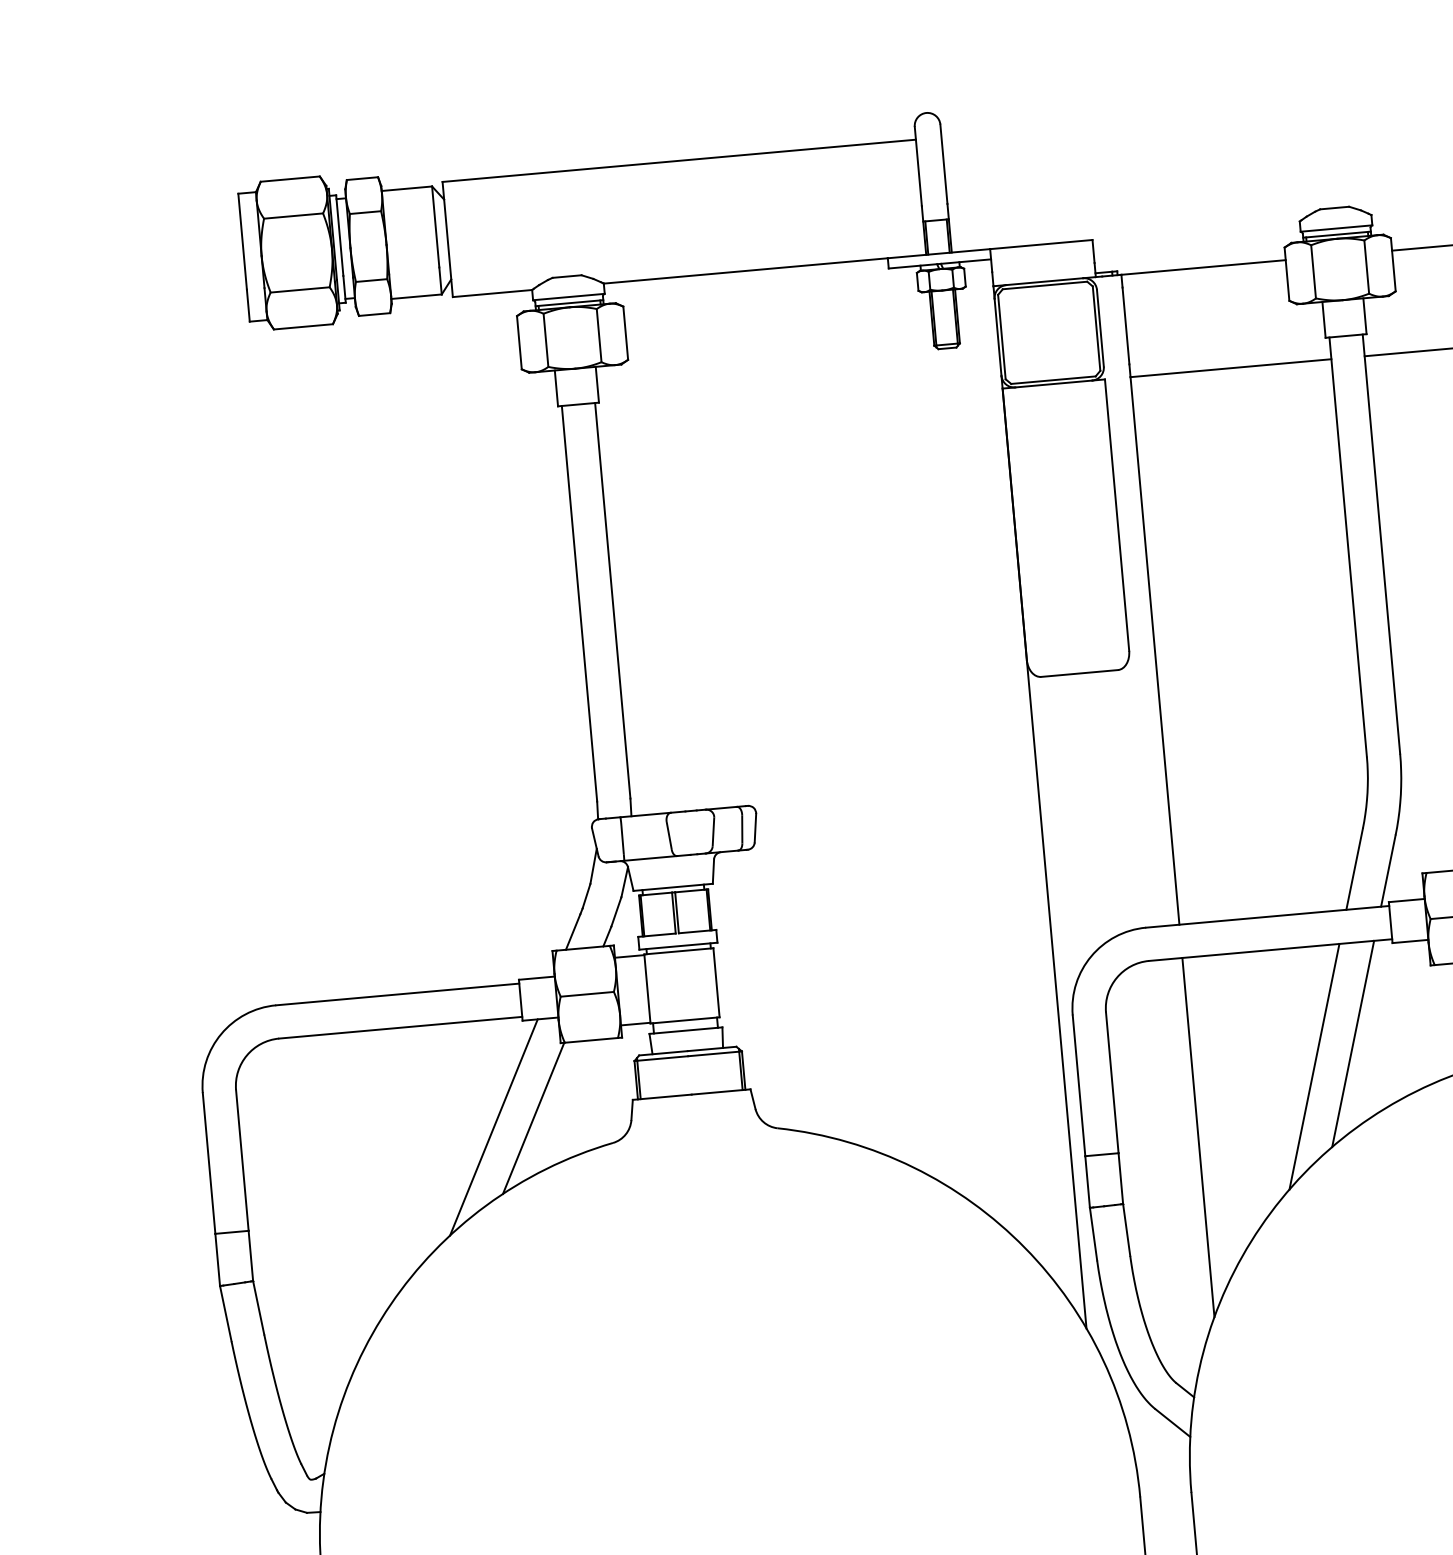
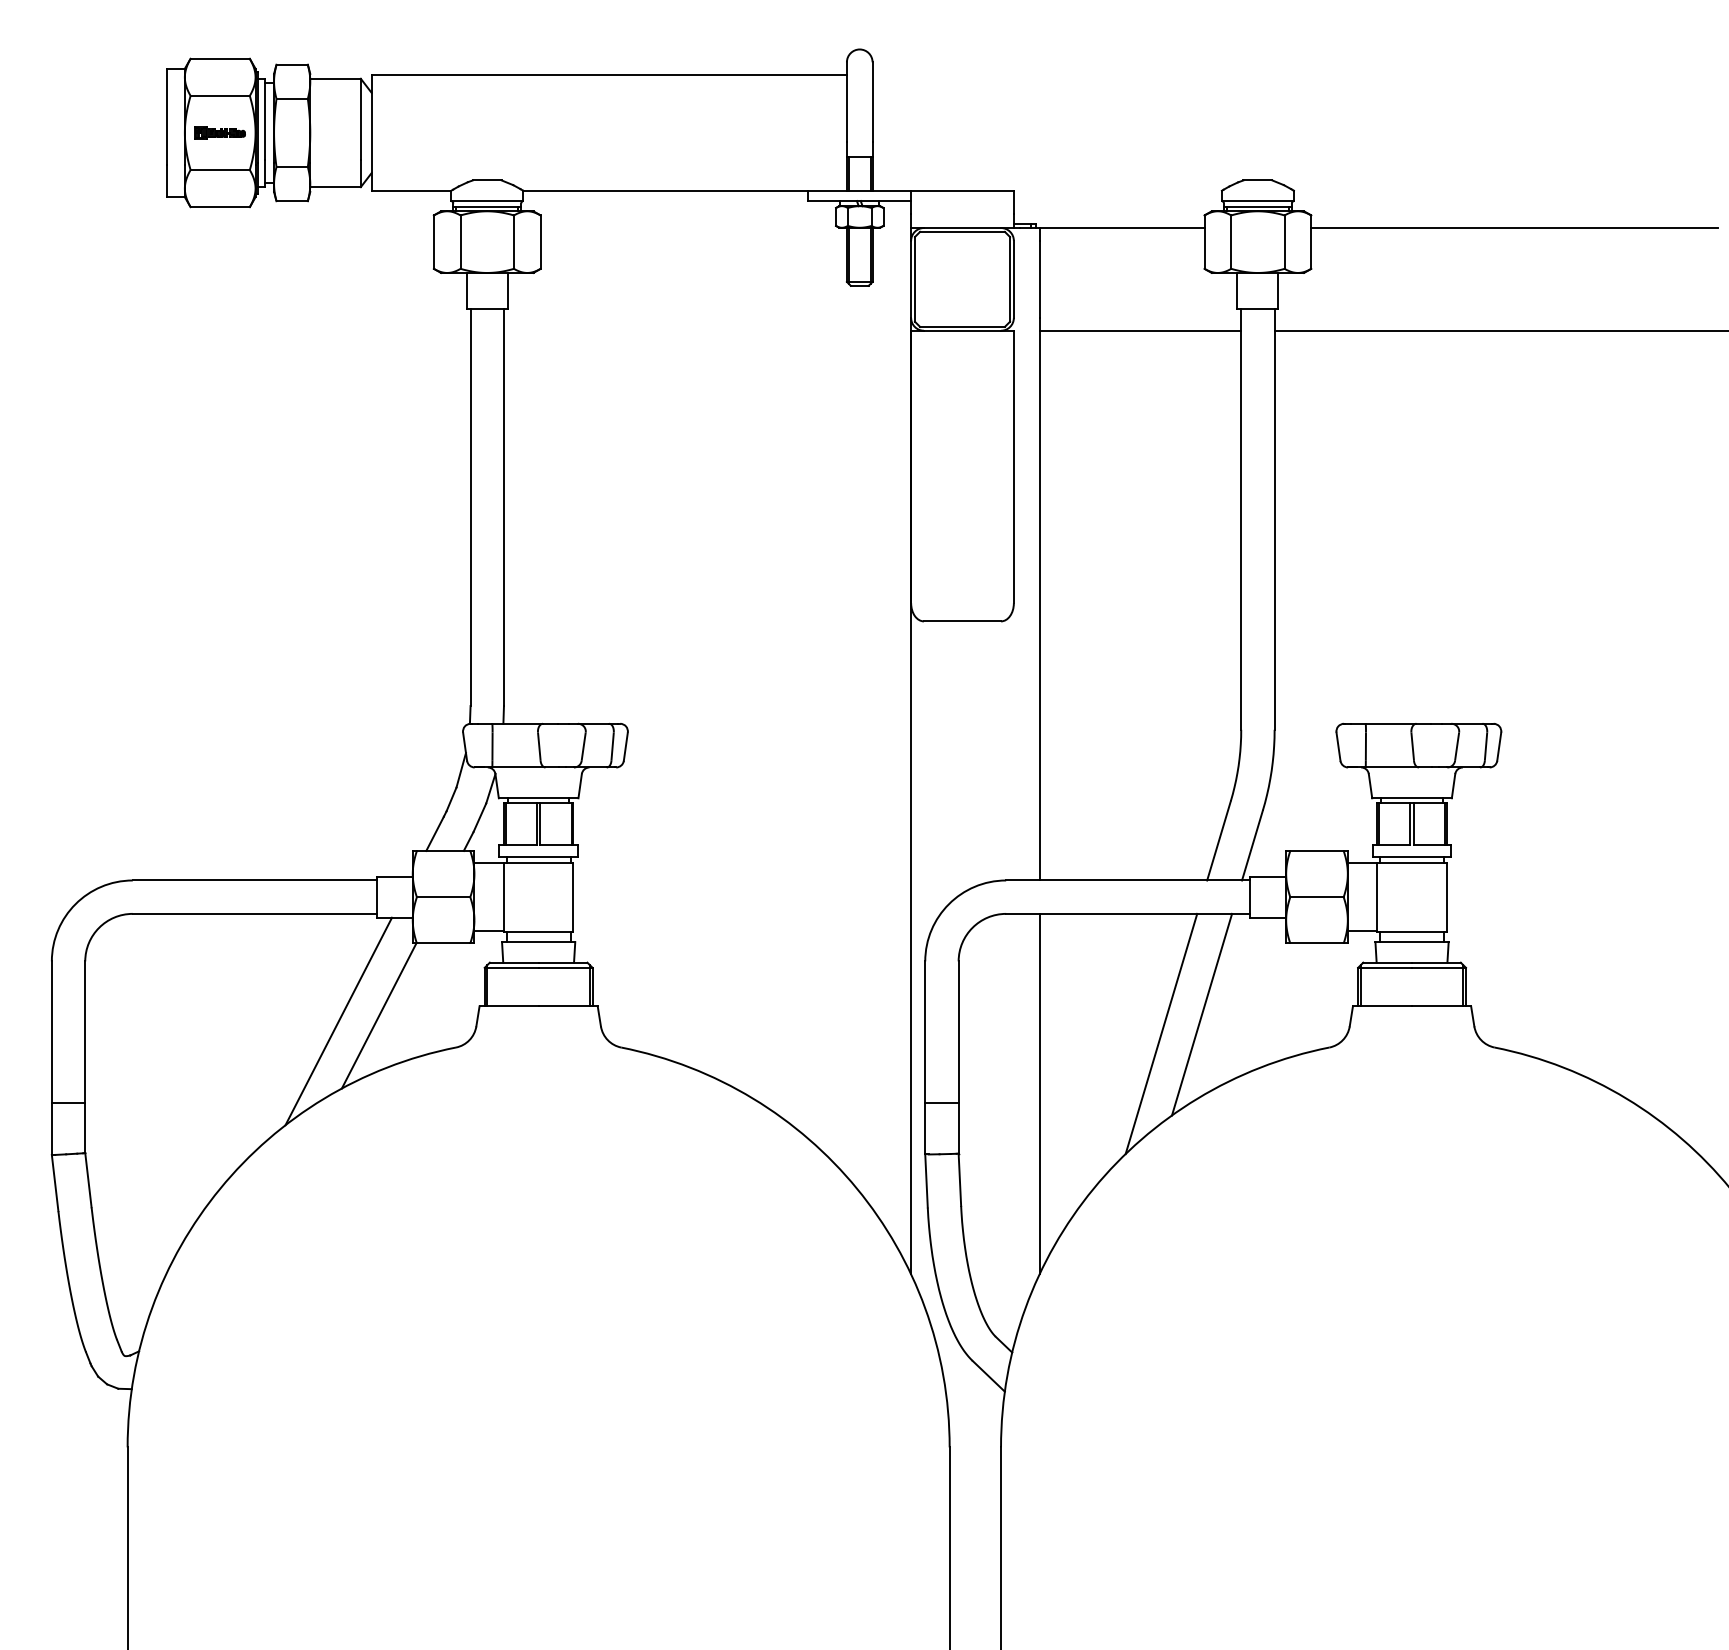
part: (296, 252) -> (219, 132), added

